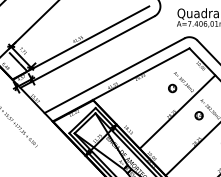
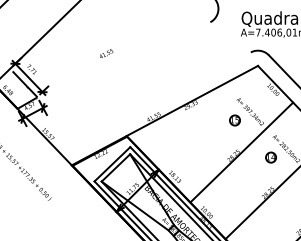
line: (81, 42) -> (110, 58), removed
line: (86, 51) -> (118, 70), removed
line: (114, 75) -> (155, 102), removed

